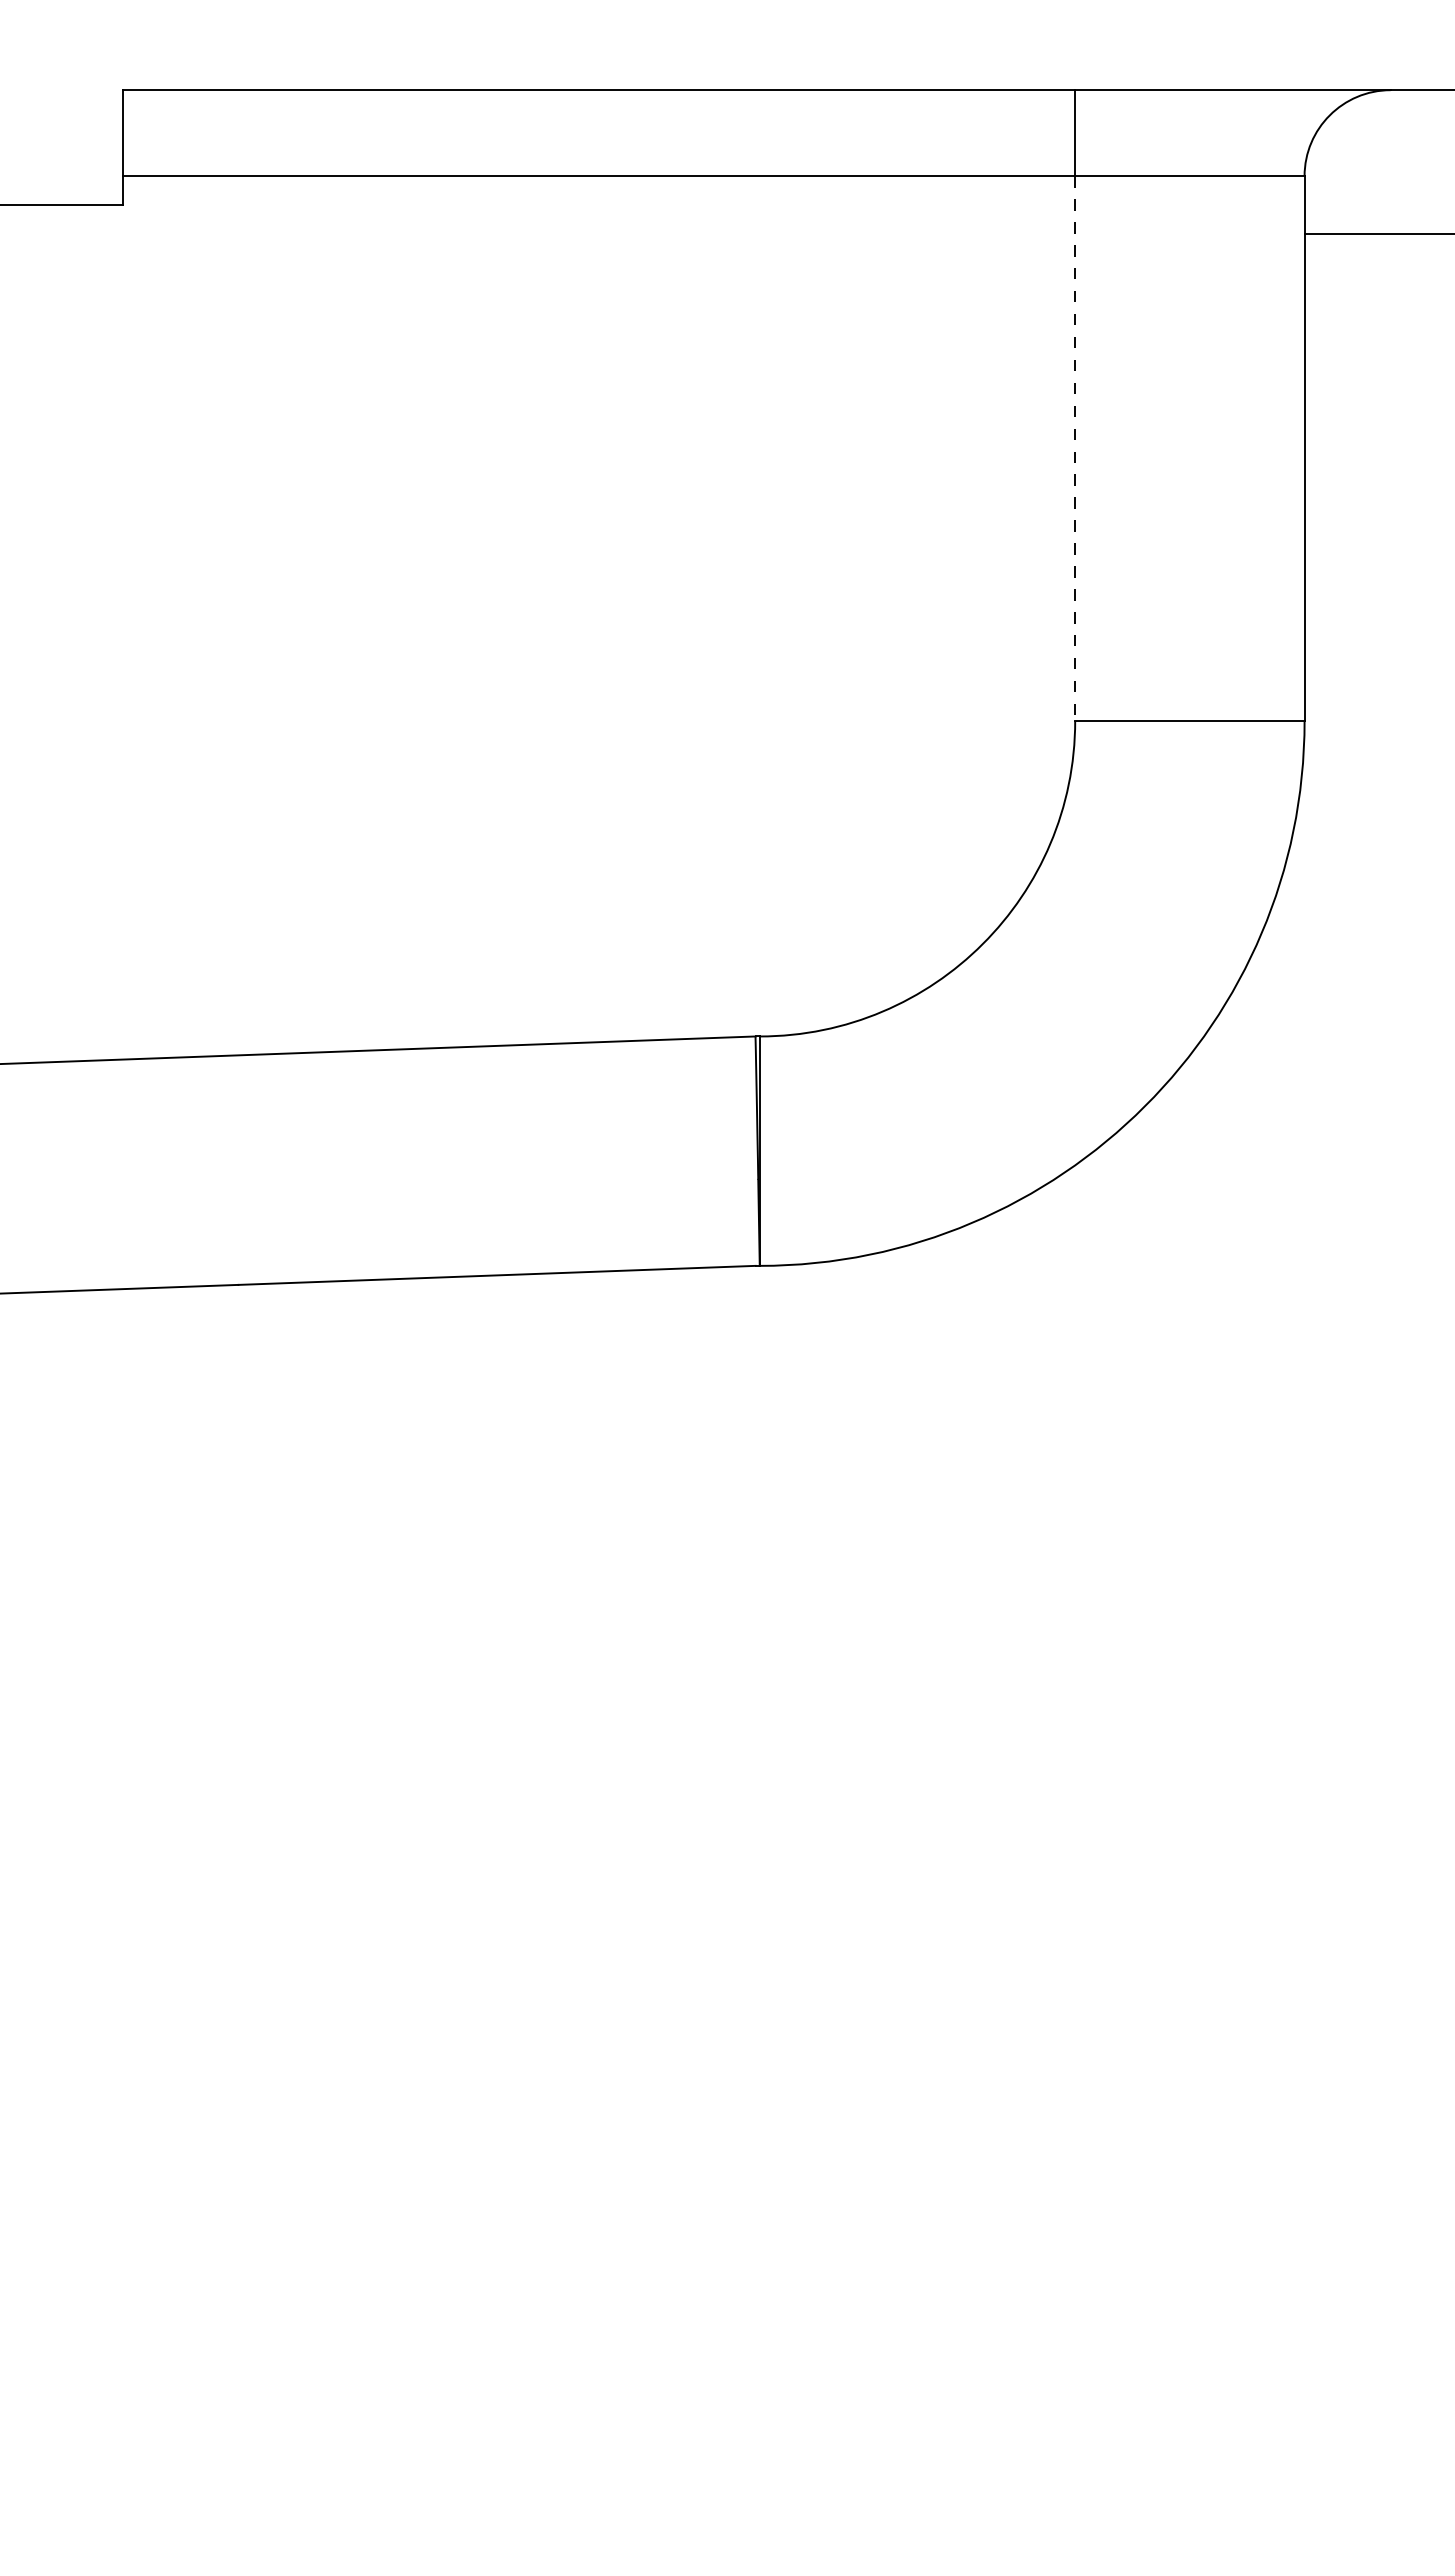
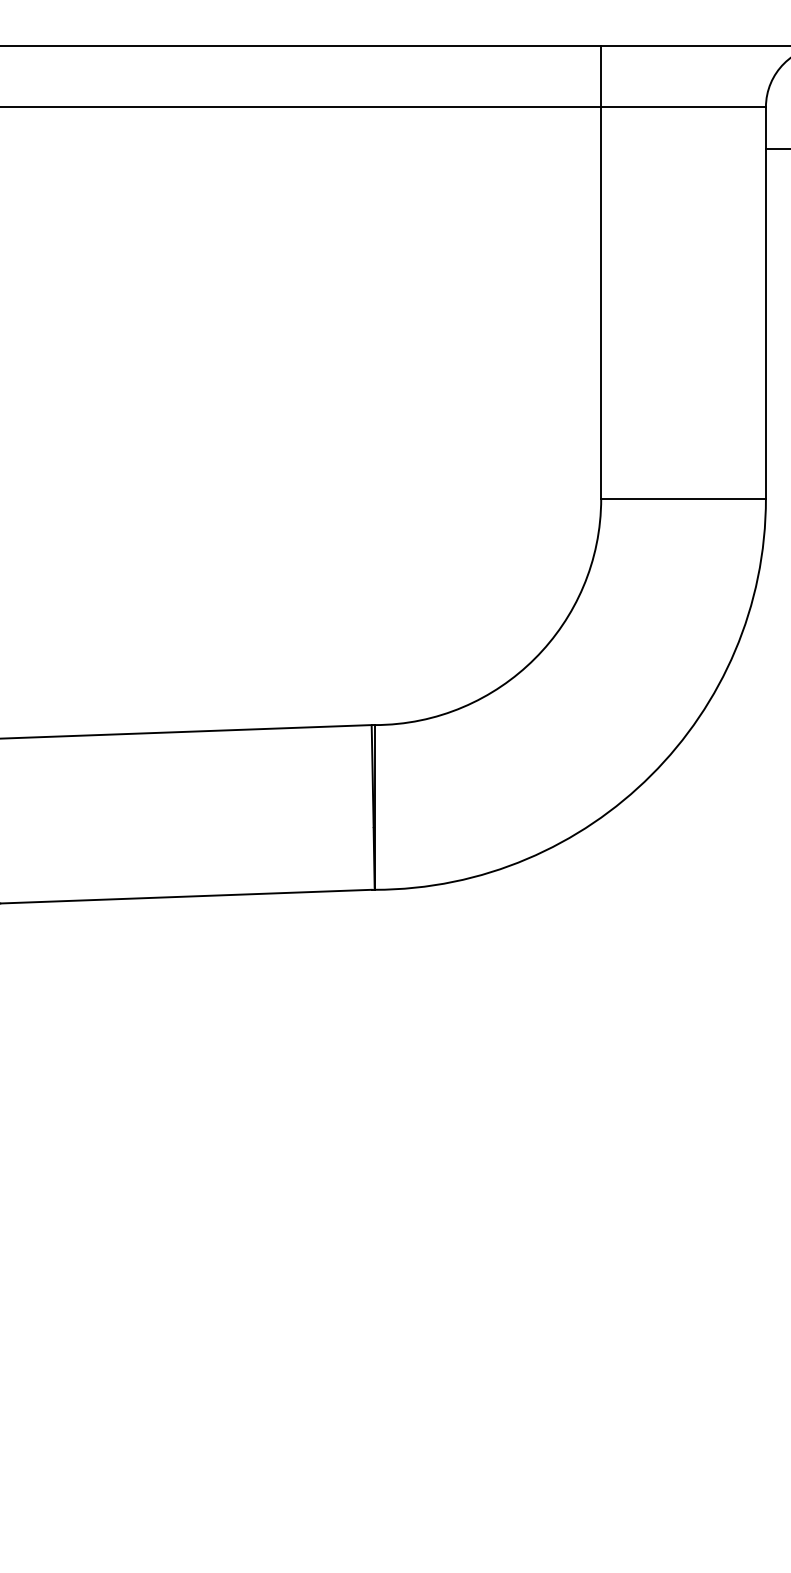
line: (1075, 449) -> (601, 303), dashed -> solid

